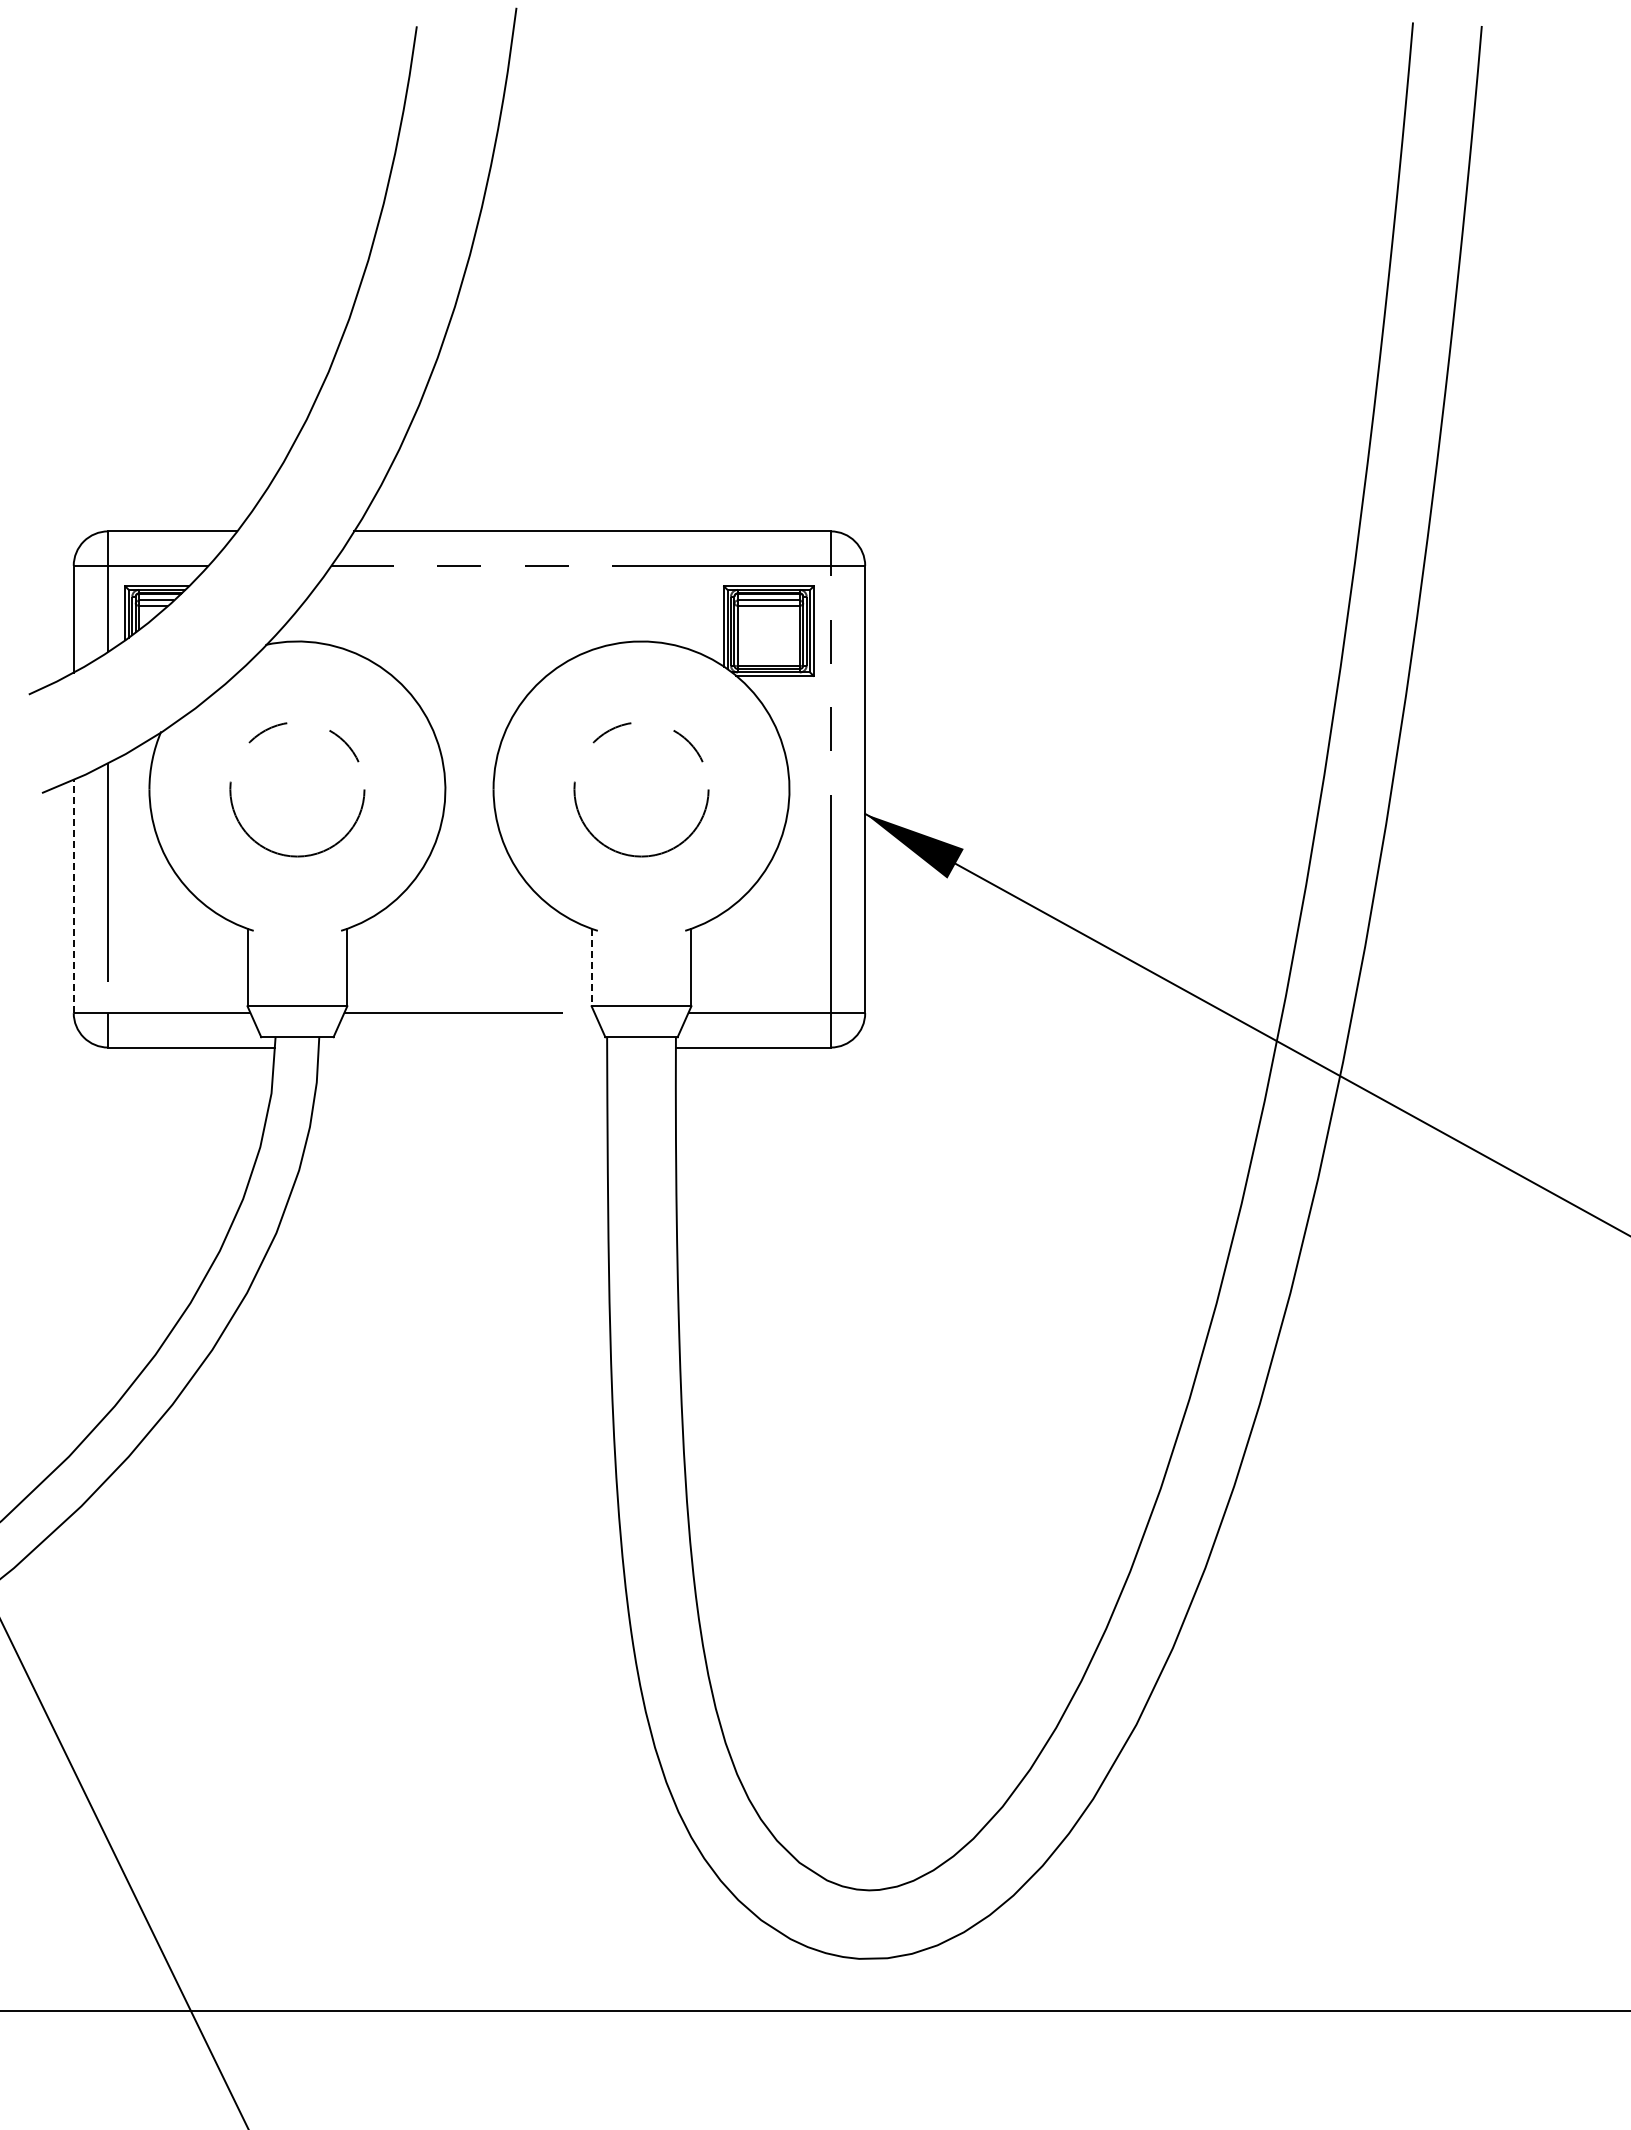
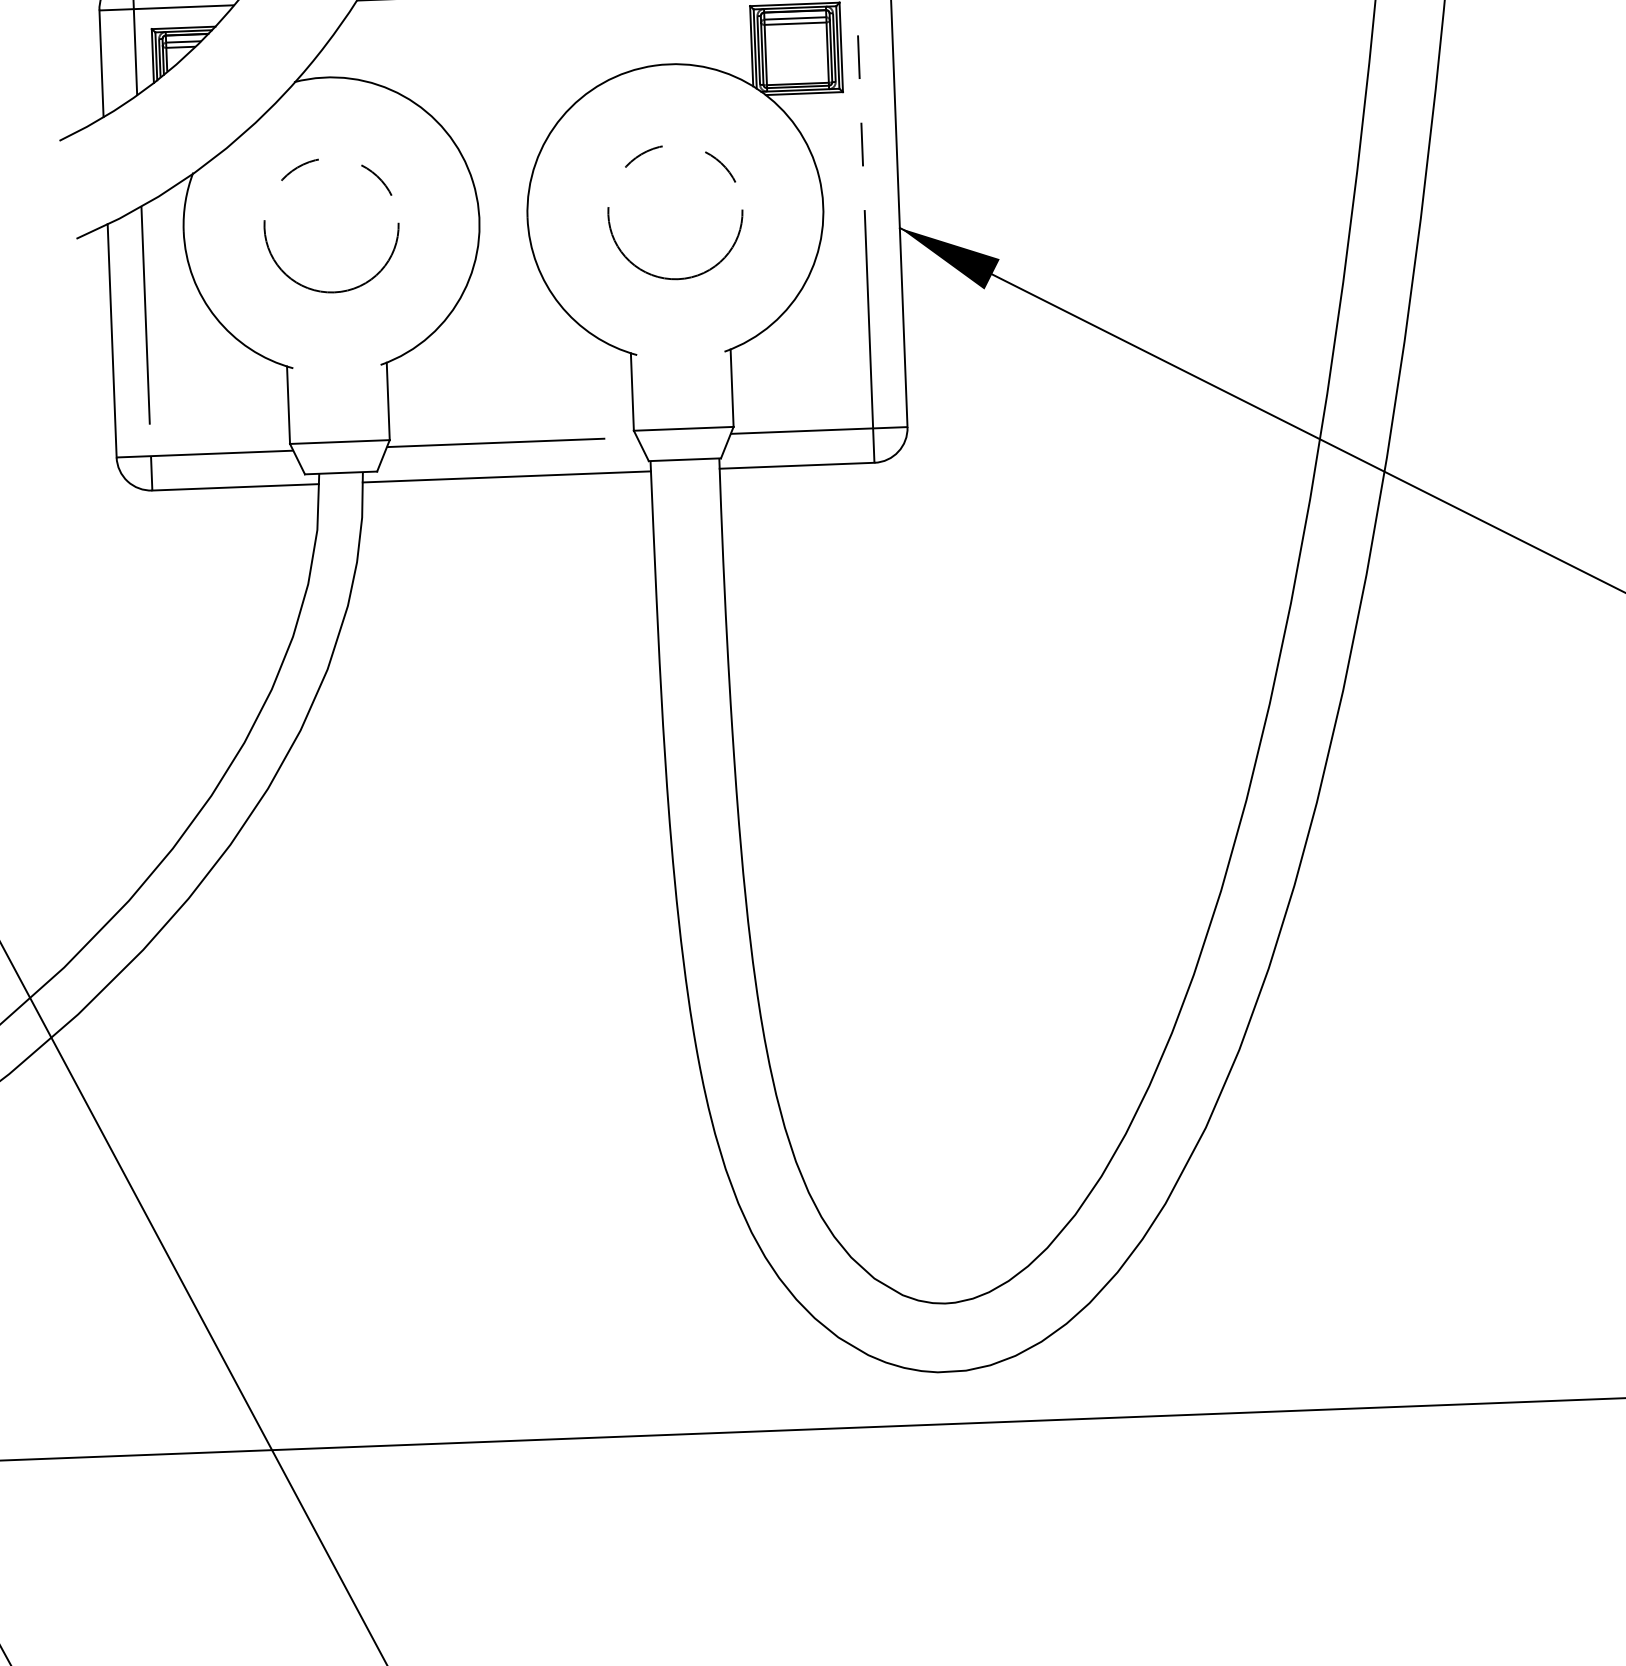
line: (73, 896) -> (111, 340), dashed -> solid
line: (591, 967) -> (632, 391), dashed -> solid
line: (462, 1047) -> (506, 476), added

